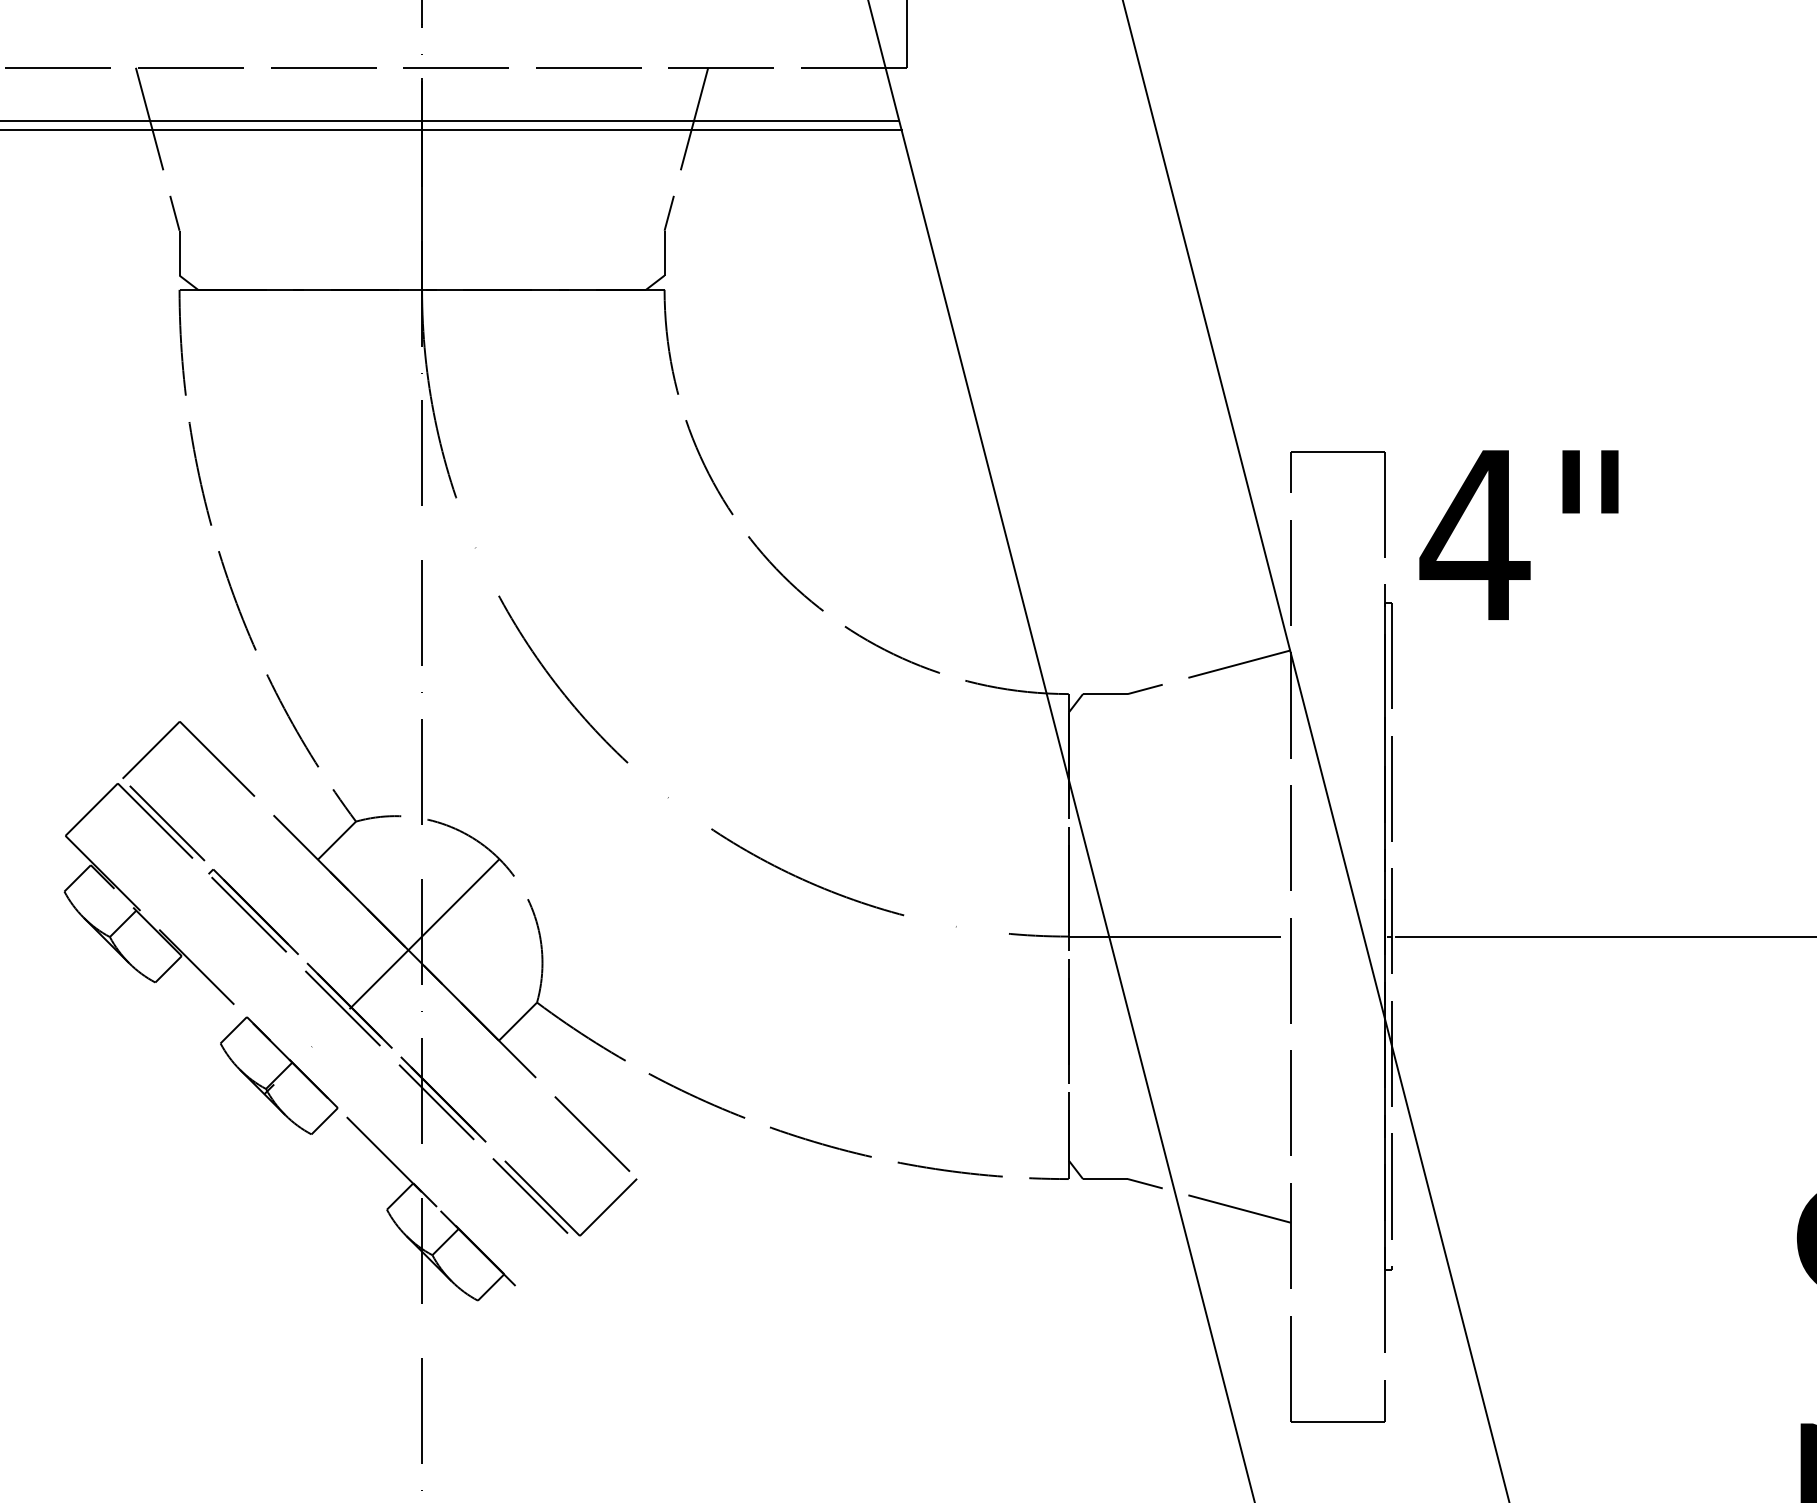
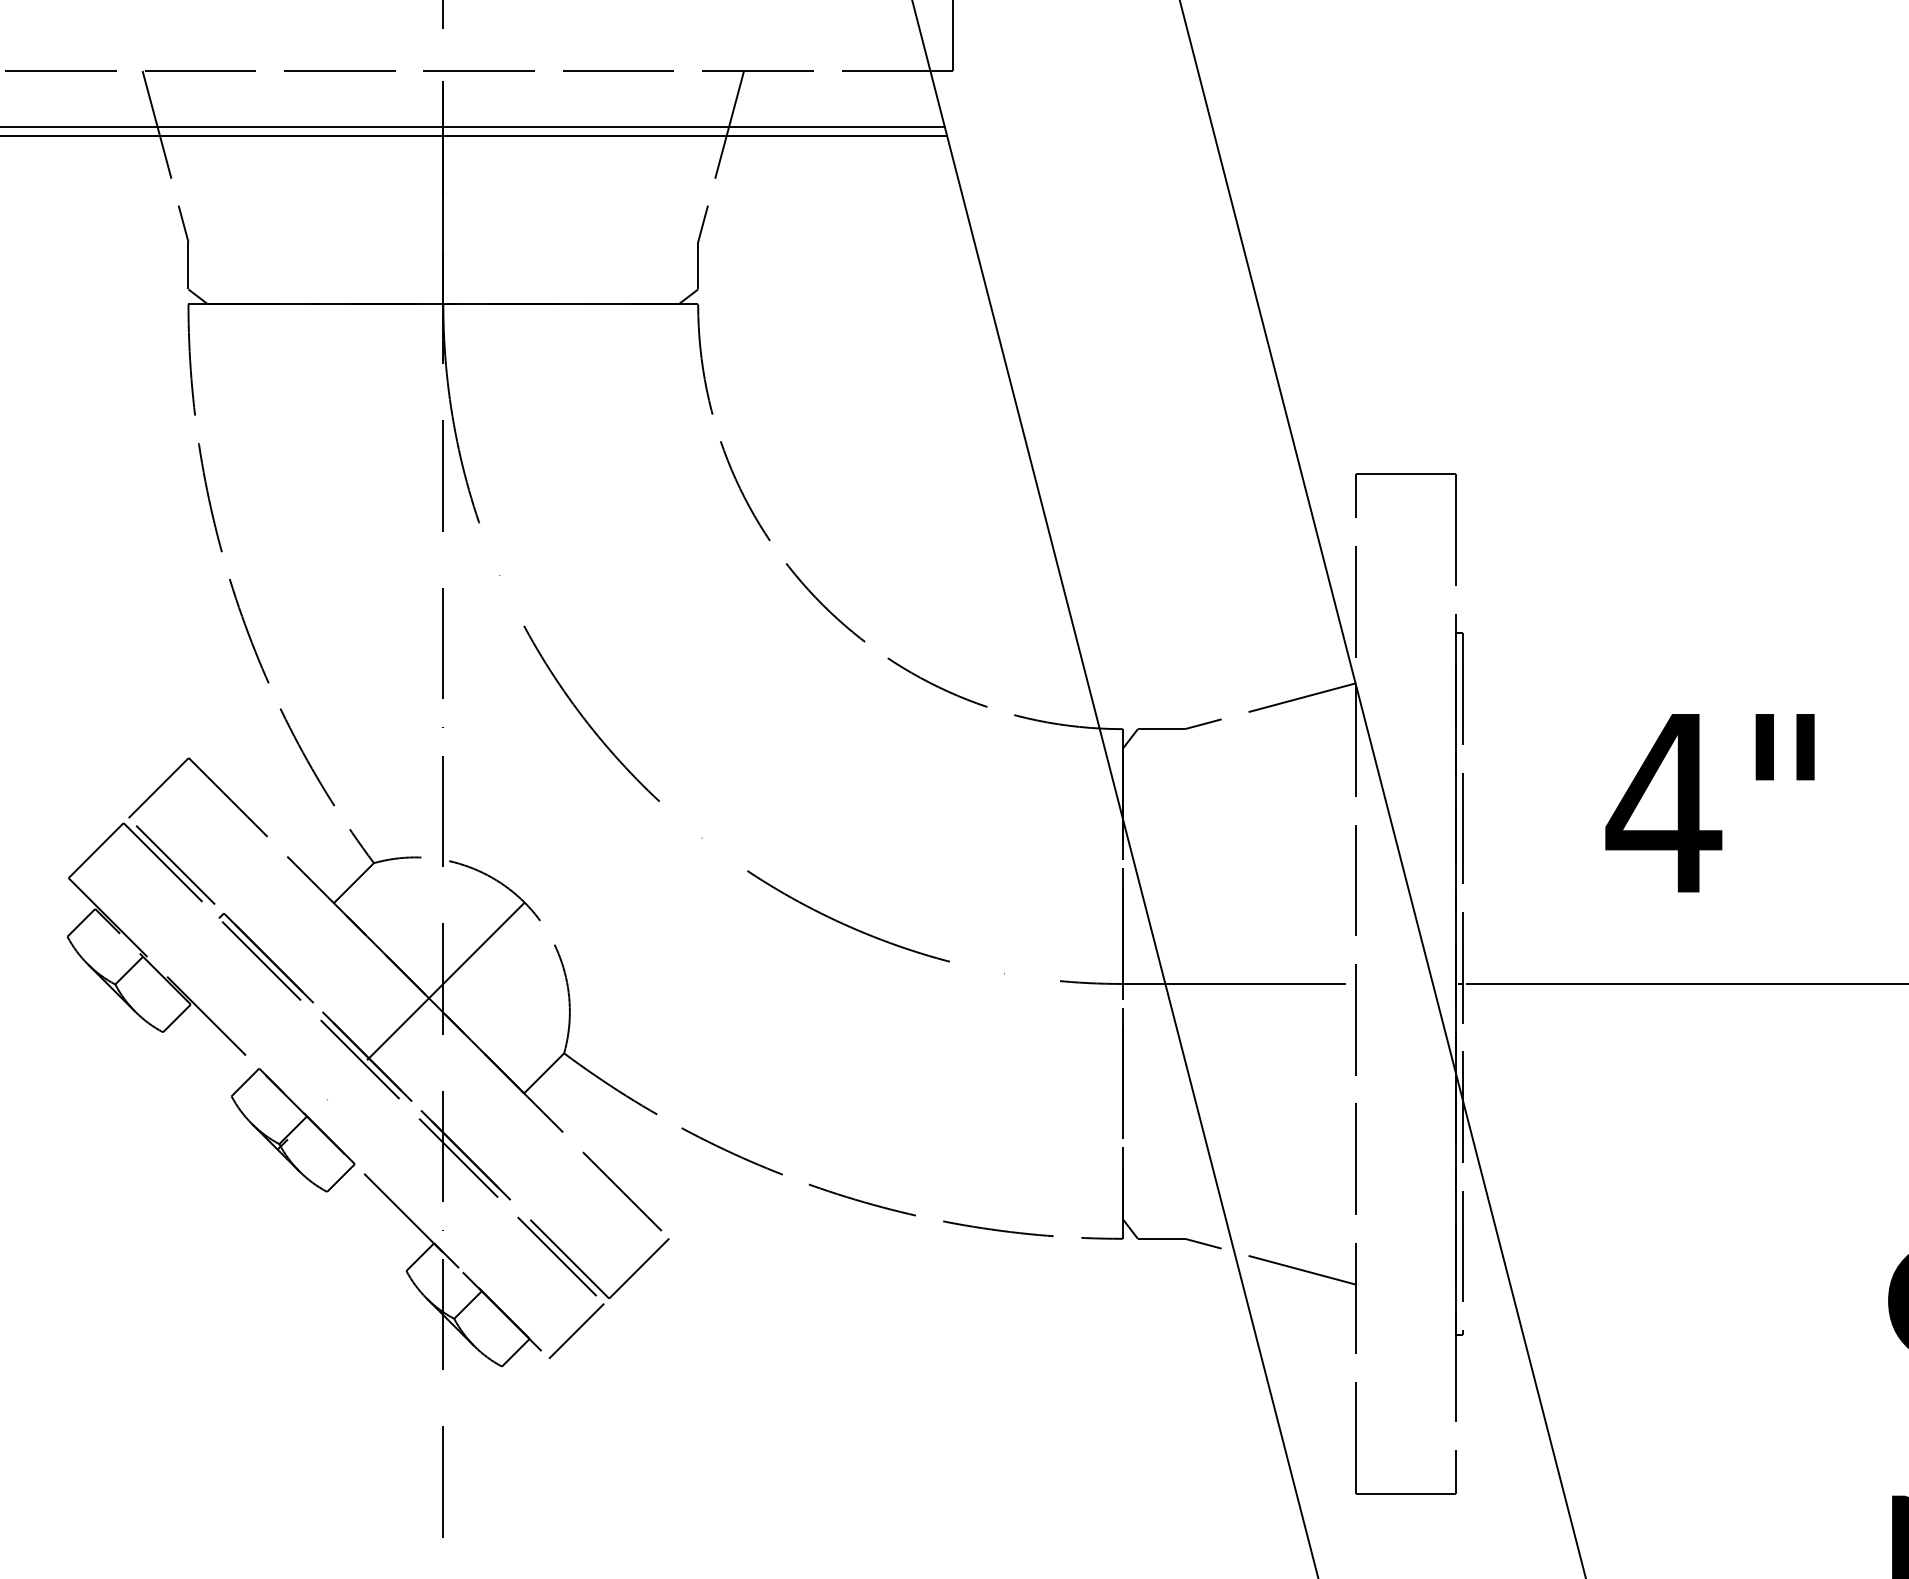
text: (1518, 535) -> (1709, 803), moved
line: (548, 1266) -> (576, 1330), added

